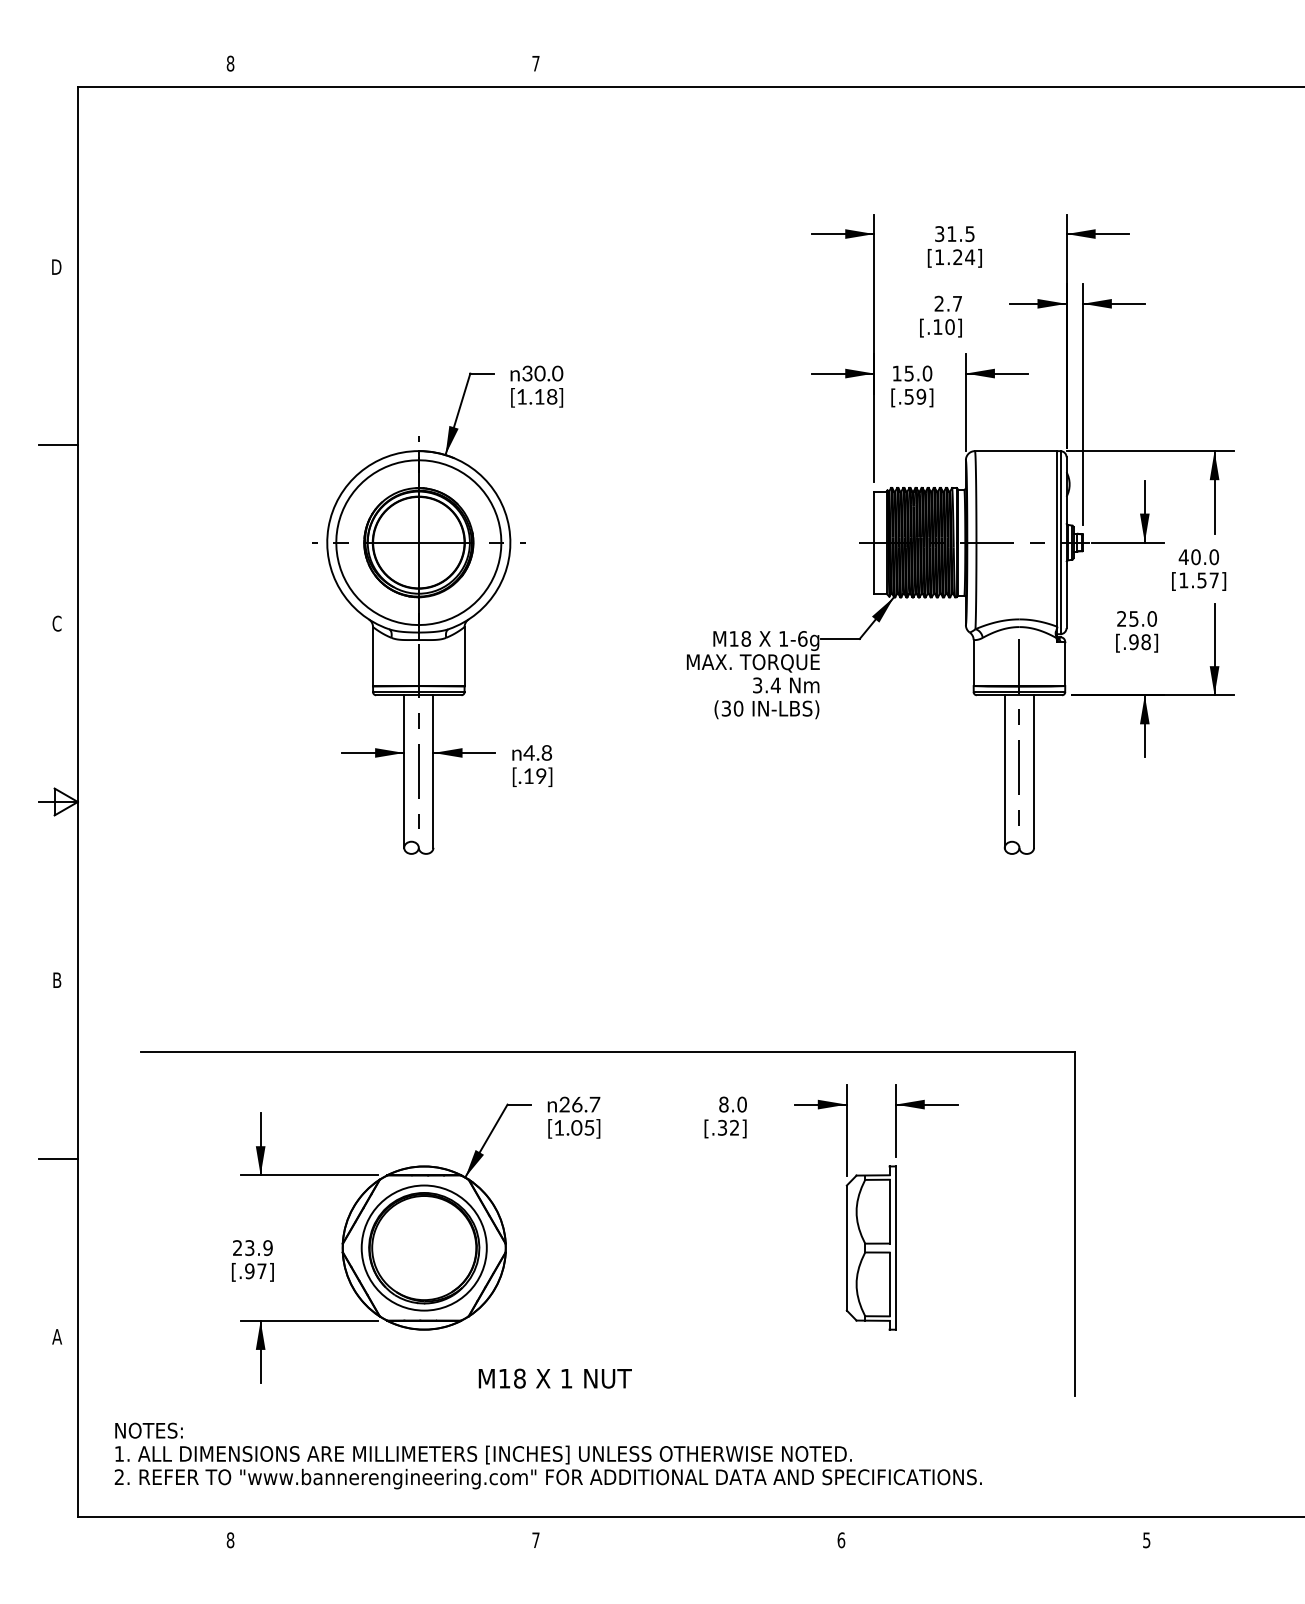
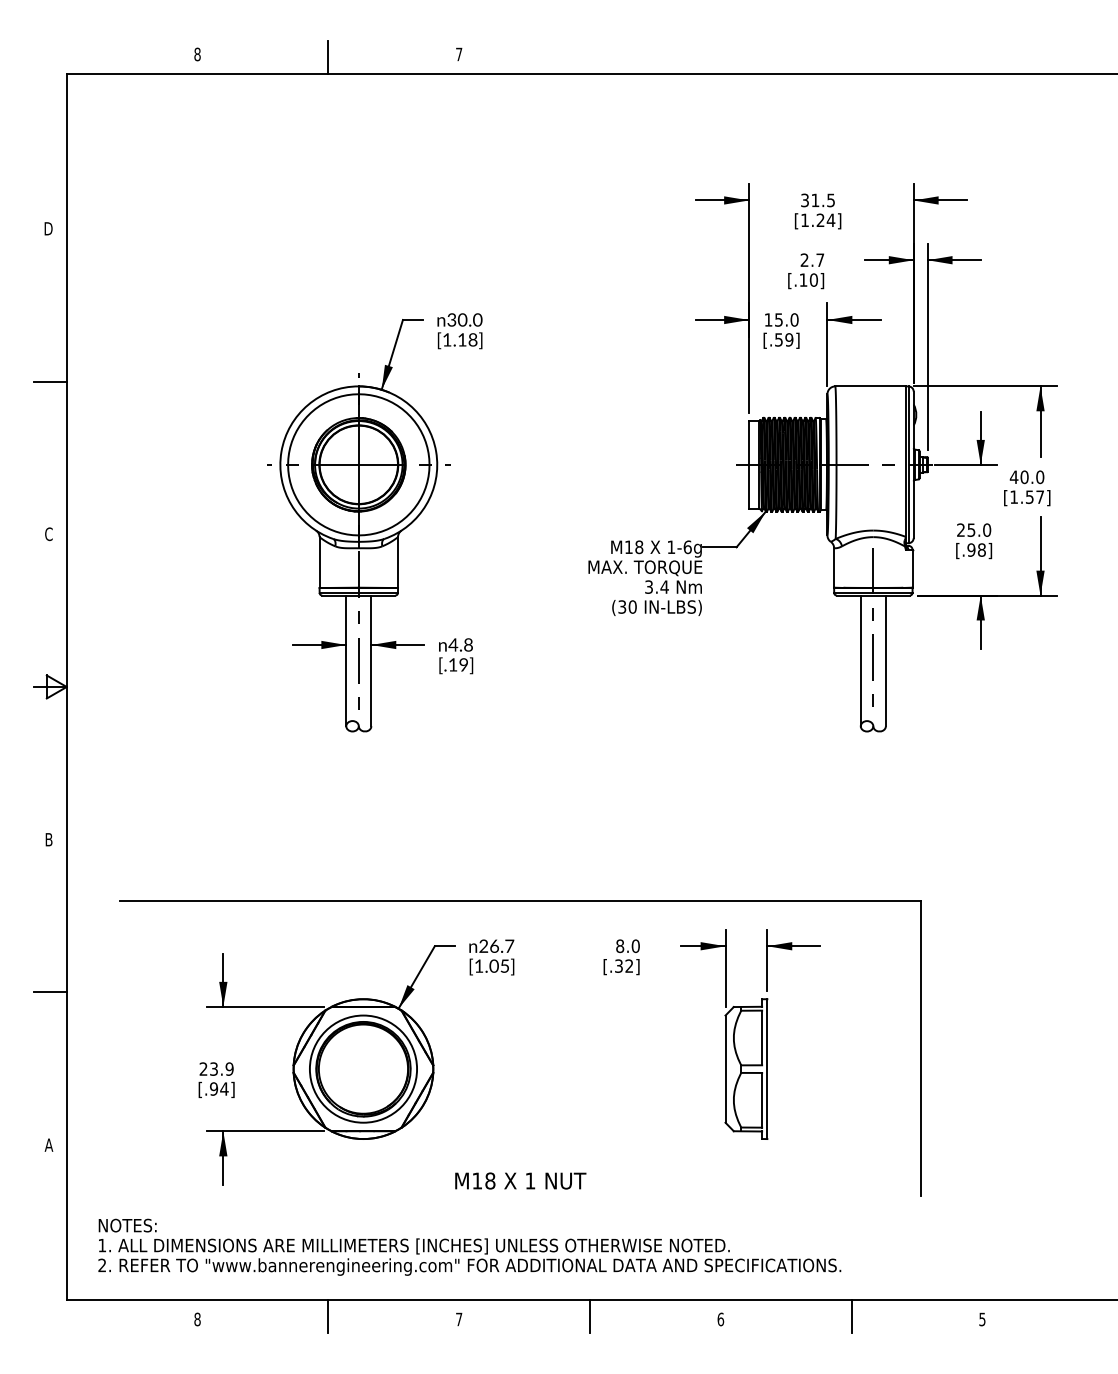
line: (383, 67) -> (328, 57), added
text: (262, 1270) -> (224, 1088), [.97] -> [.94]
text: (555, 1378) -> (520, 1180), moved
line: (383, 1535) -> (328, 1315), added
line: (689, 1535) -> (590, 1315), added
line: (993, 1535) -> (851, 1315), added

